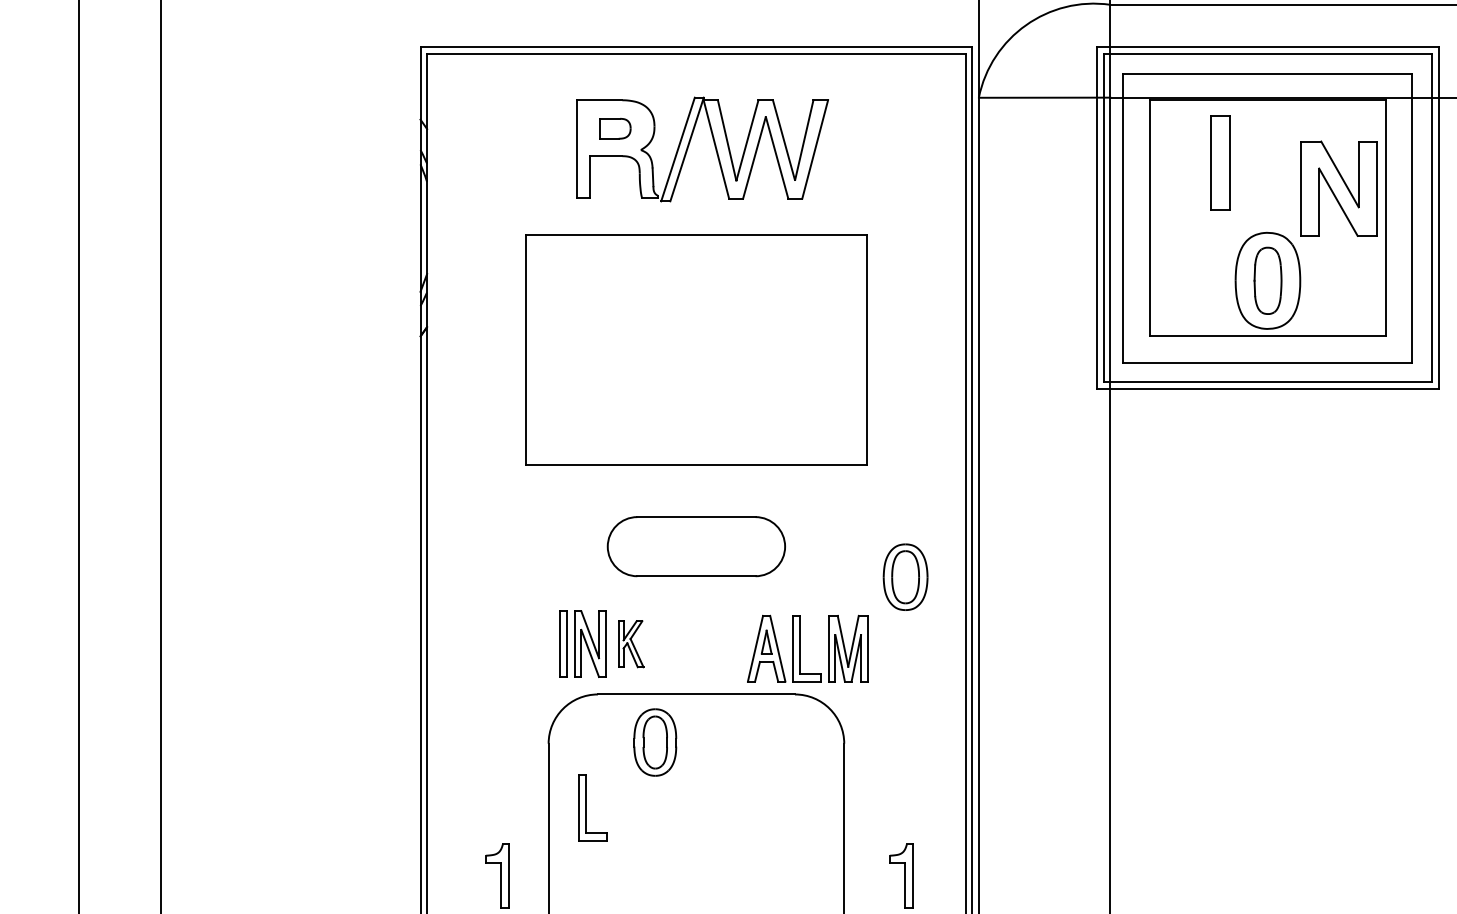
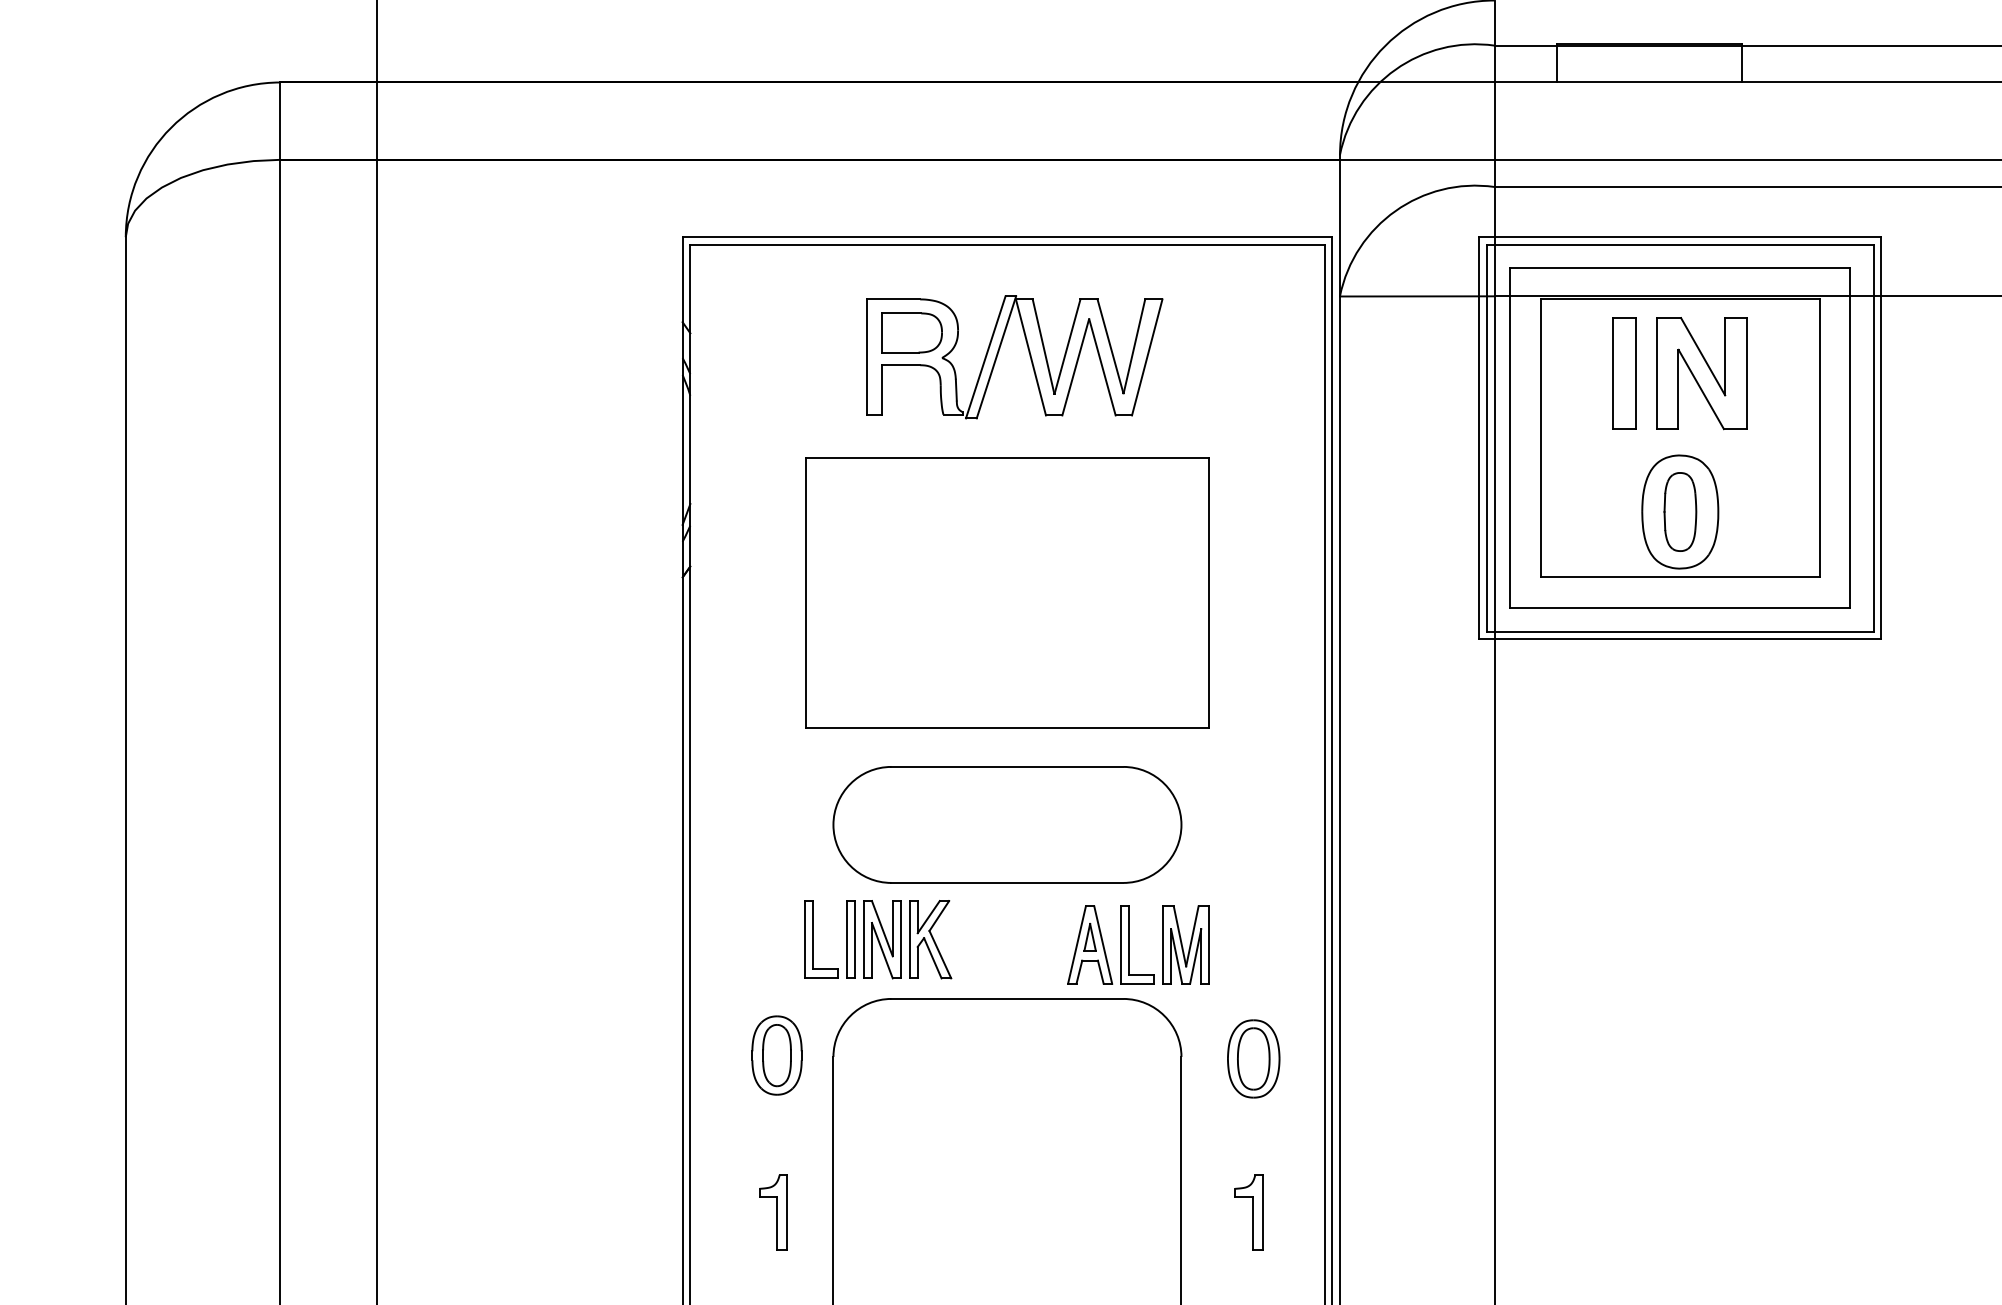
part: (614, 128) -> (911, 332), size x1.67
part: (1338, 188) -> (1701, 373), moved
part: (696, 546) -> (1007, 824), size x1.67
part: (905, 576) -> (1253, 1058), moved
part: (631, 643) -> (930, 939), size x1.43
part: (654, 742) -> (776, 1055), moved
part: (586, 807) -> (813, 939), moved

